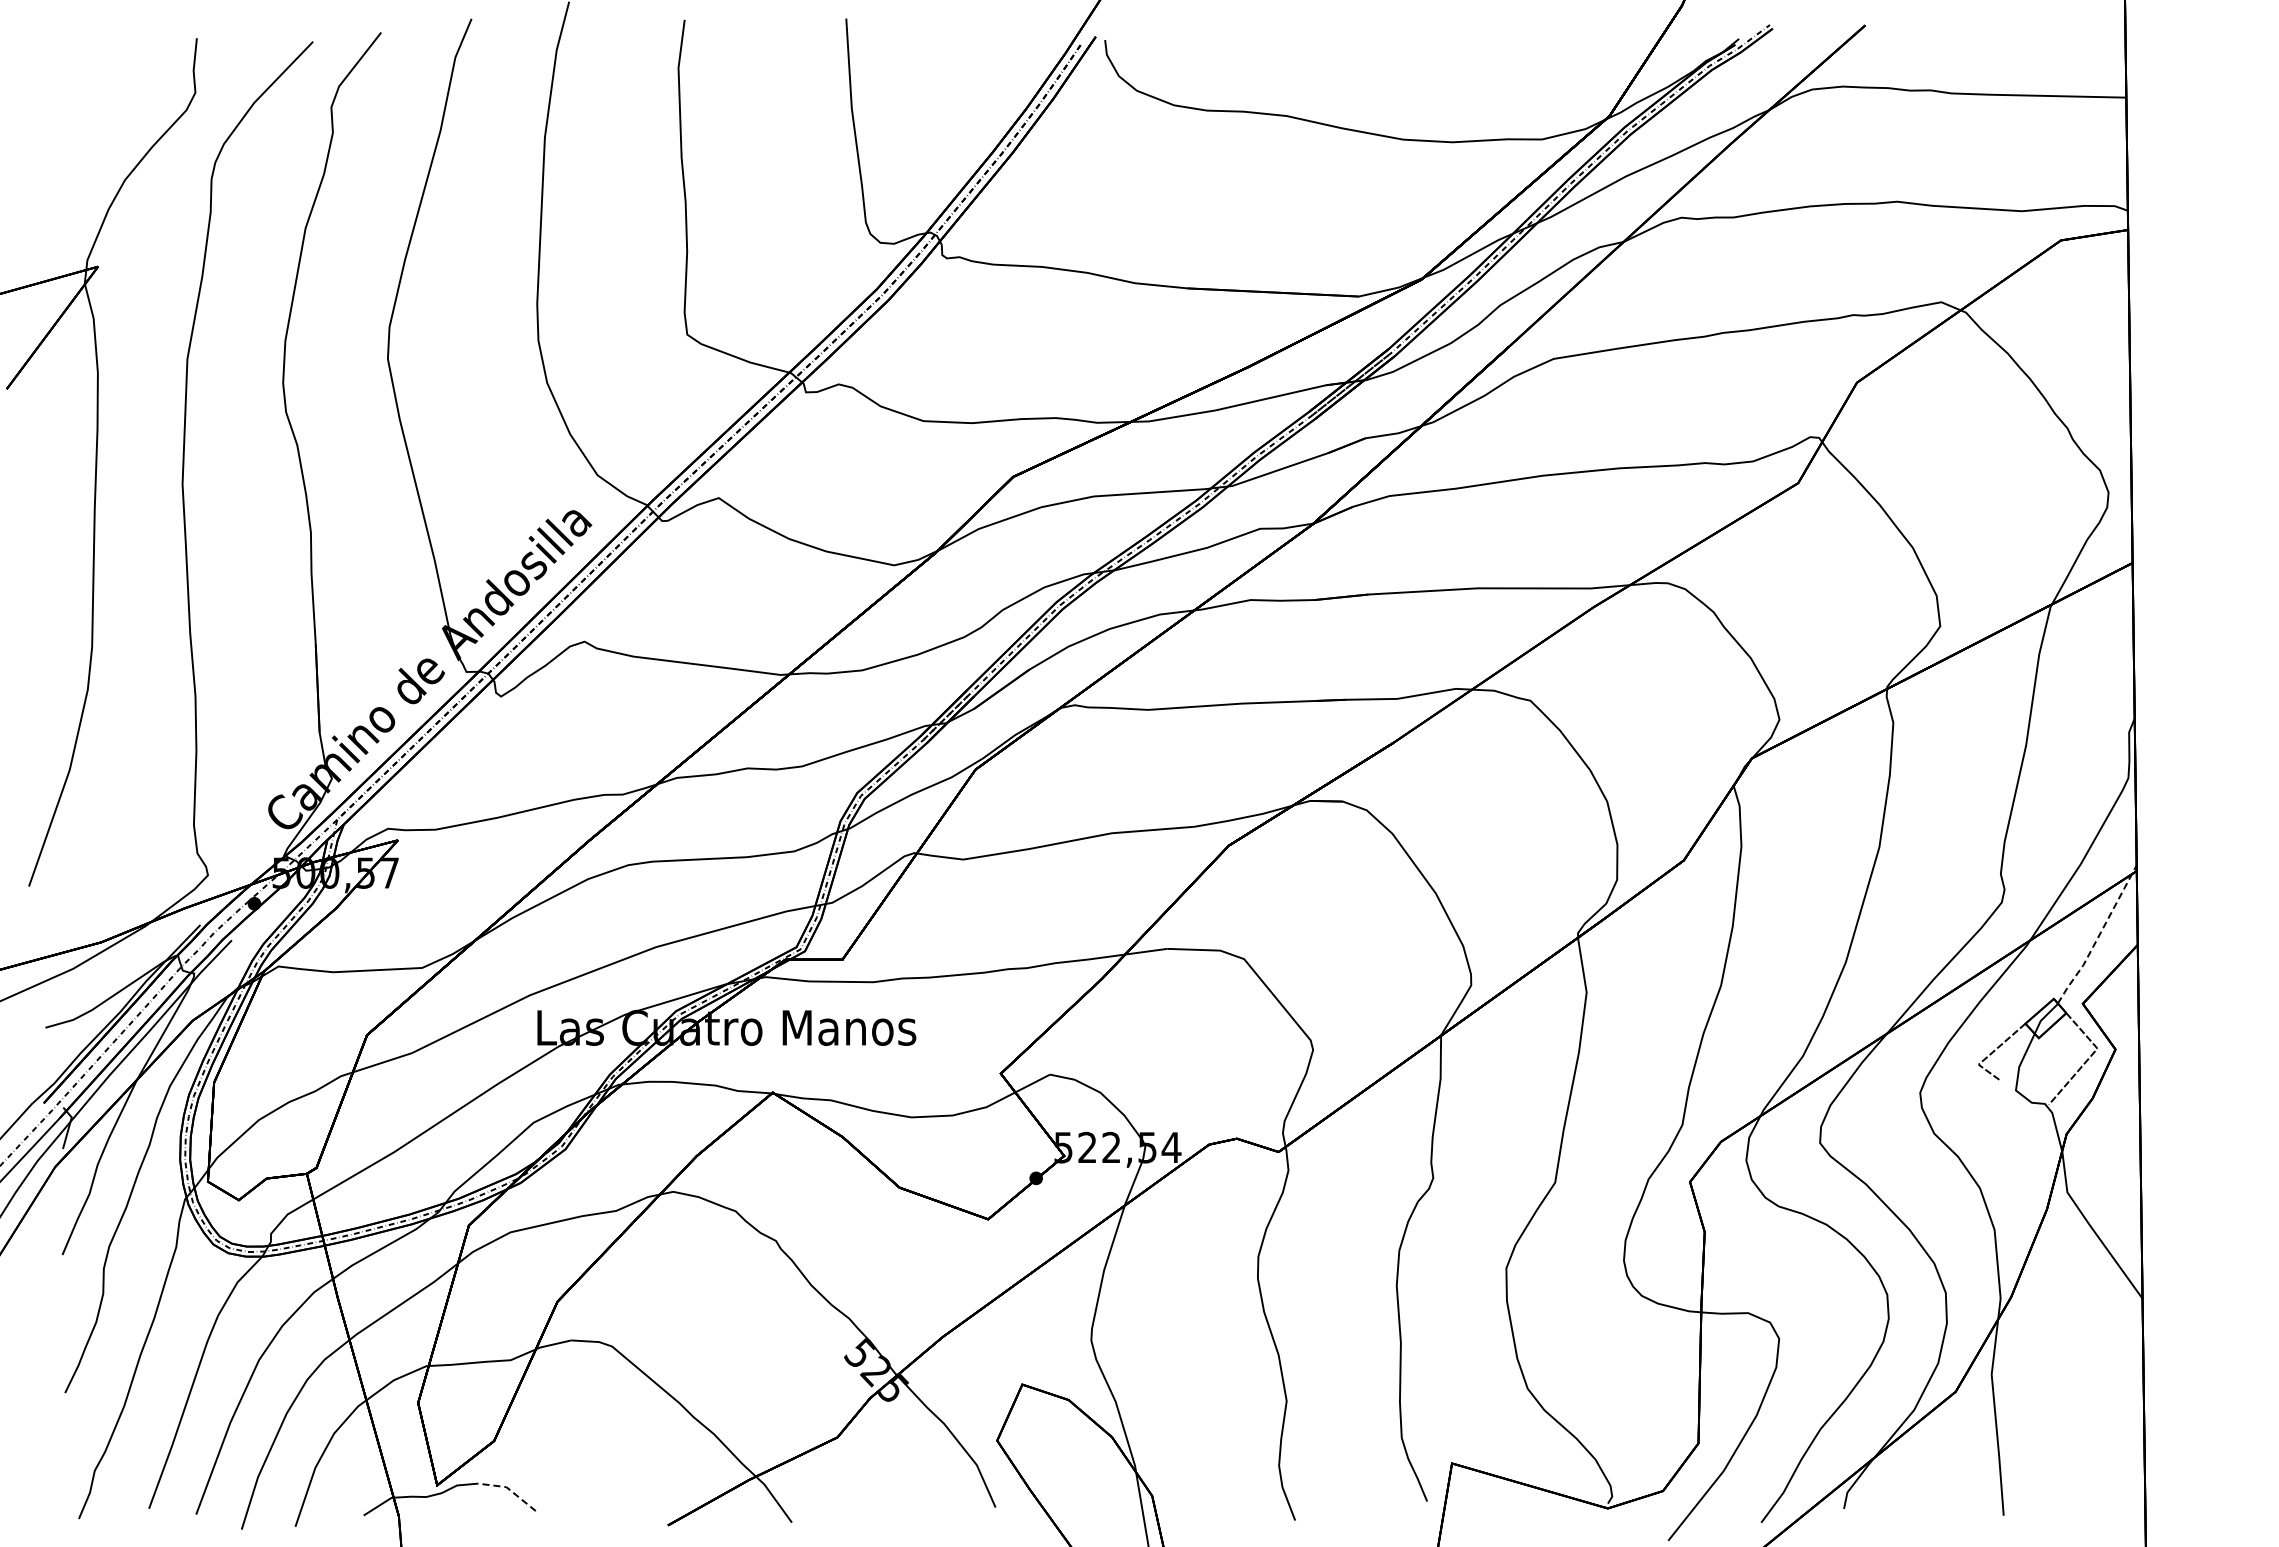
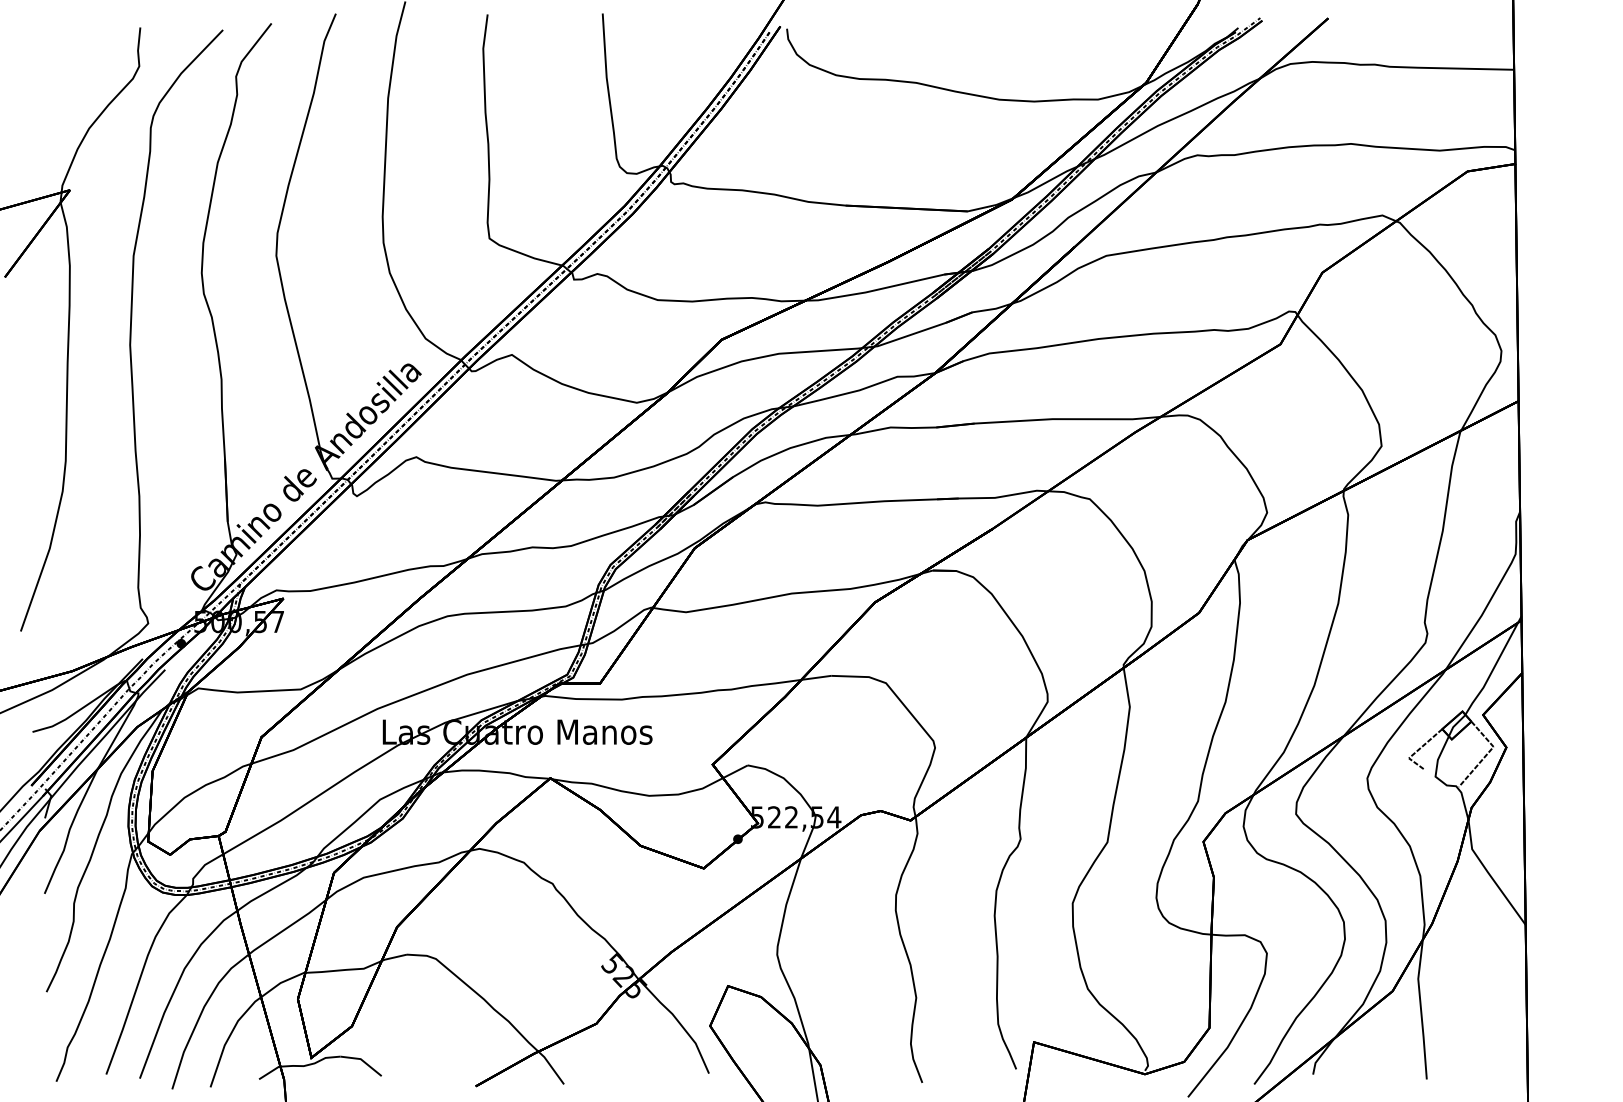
line: (2098, 936) -> (1494, 667), dashed -> solid
line: (509, 1489) -> (362, 1060), dashed -> solid

